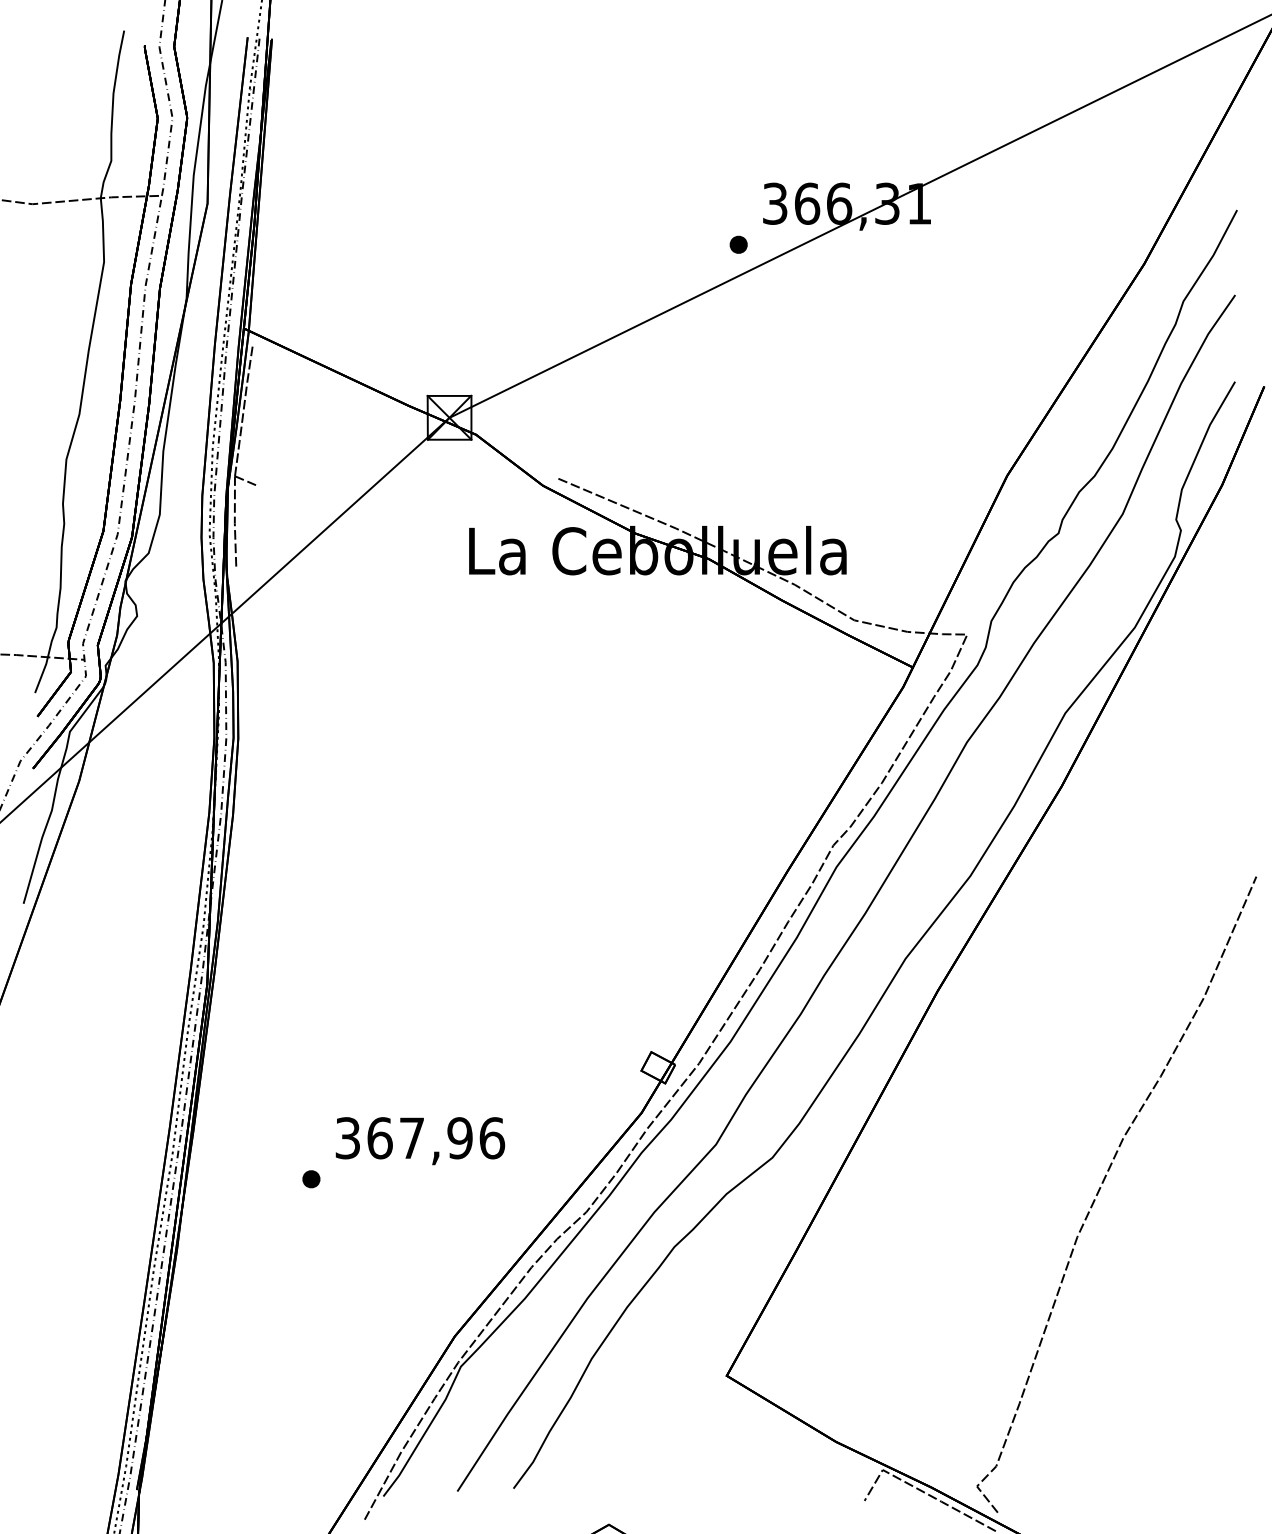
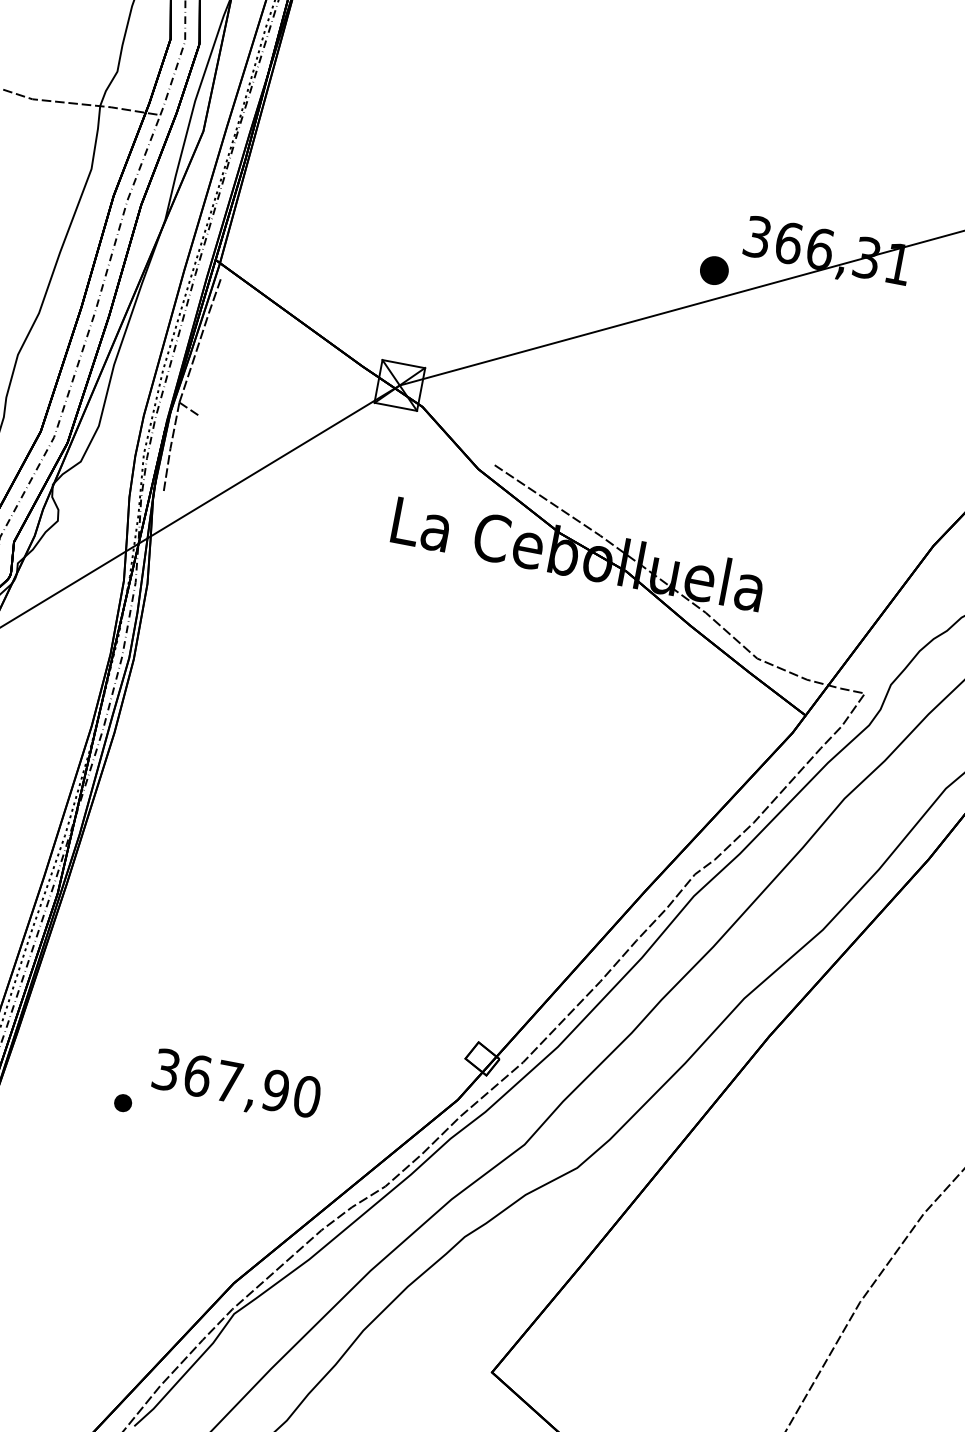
part: (738, 244) -> (714, 270), size x1.6
text: (492, 1138) -> (307, 1097), 367,96 -> 367,90

